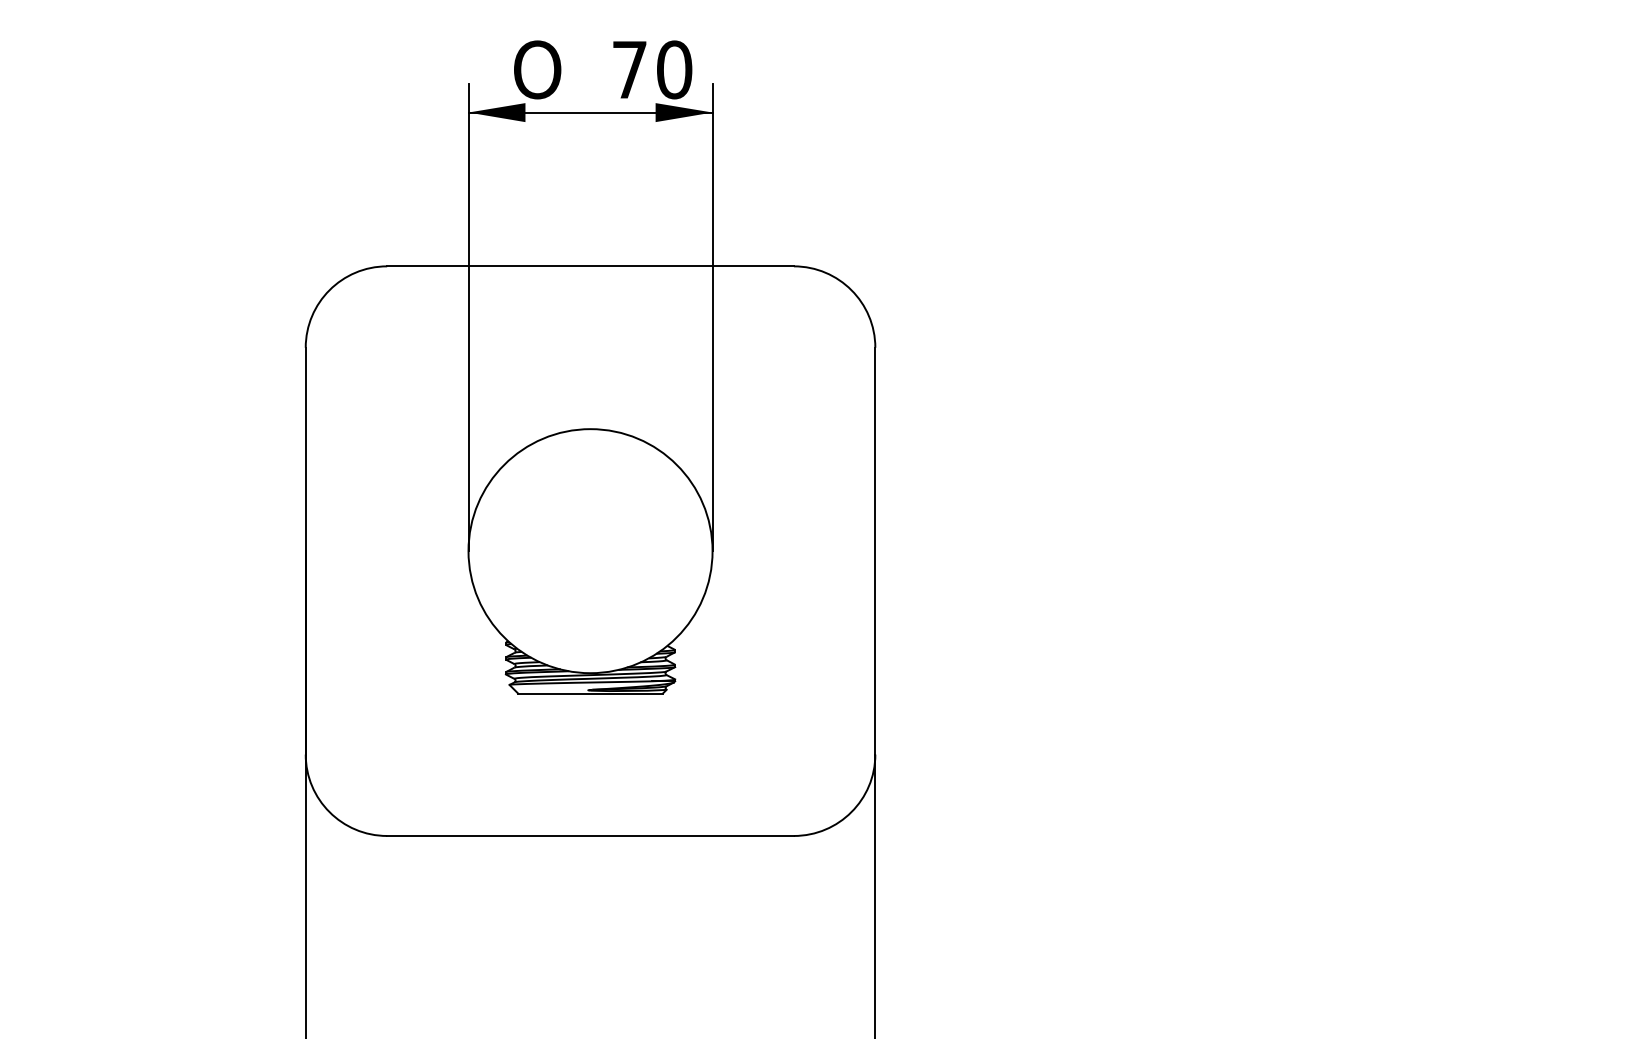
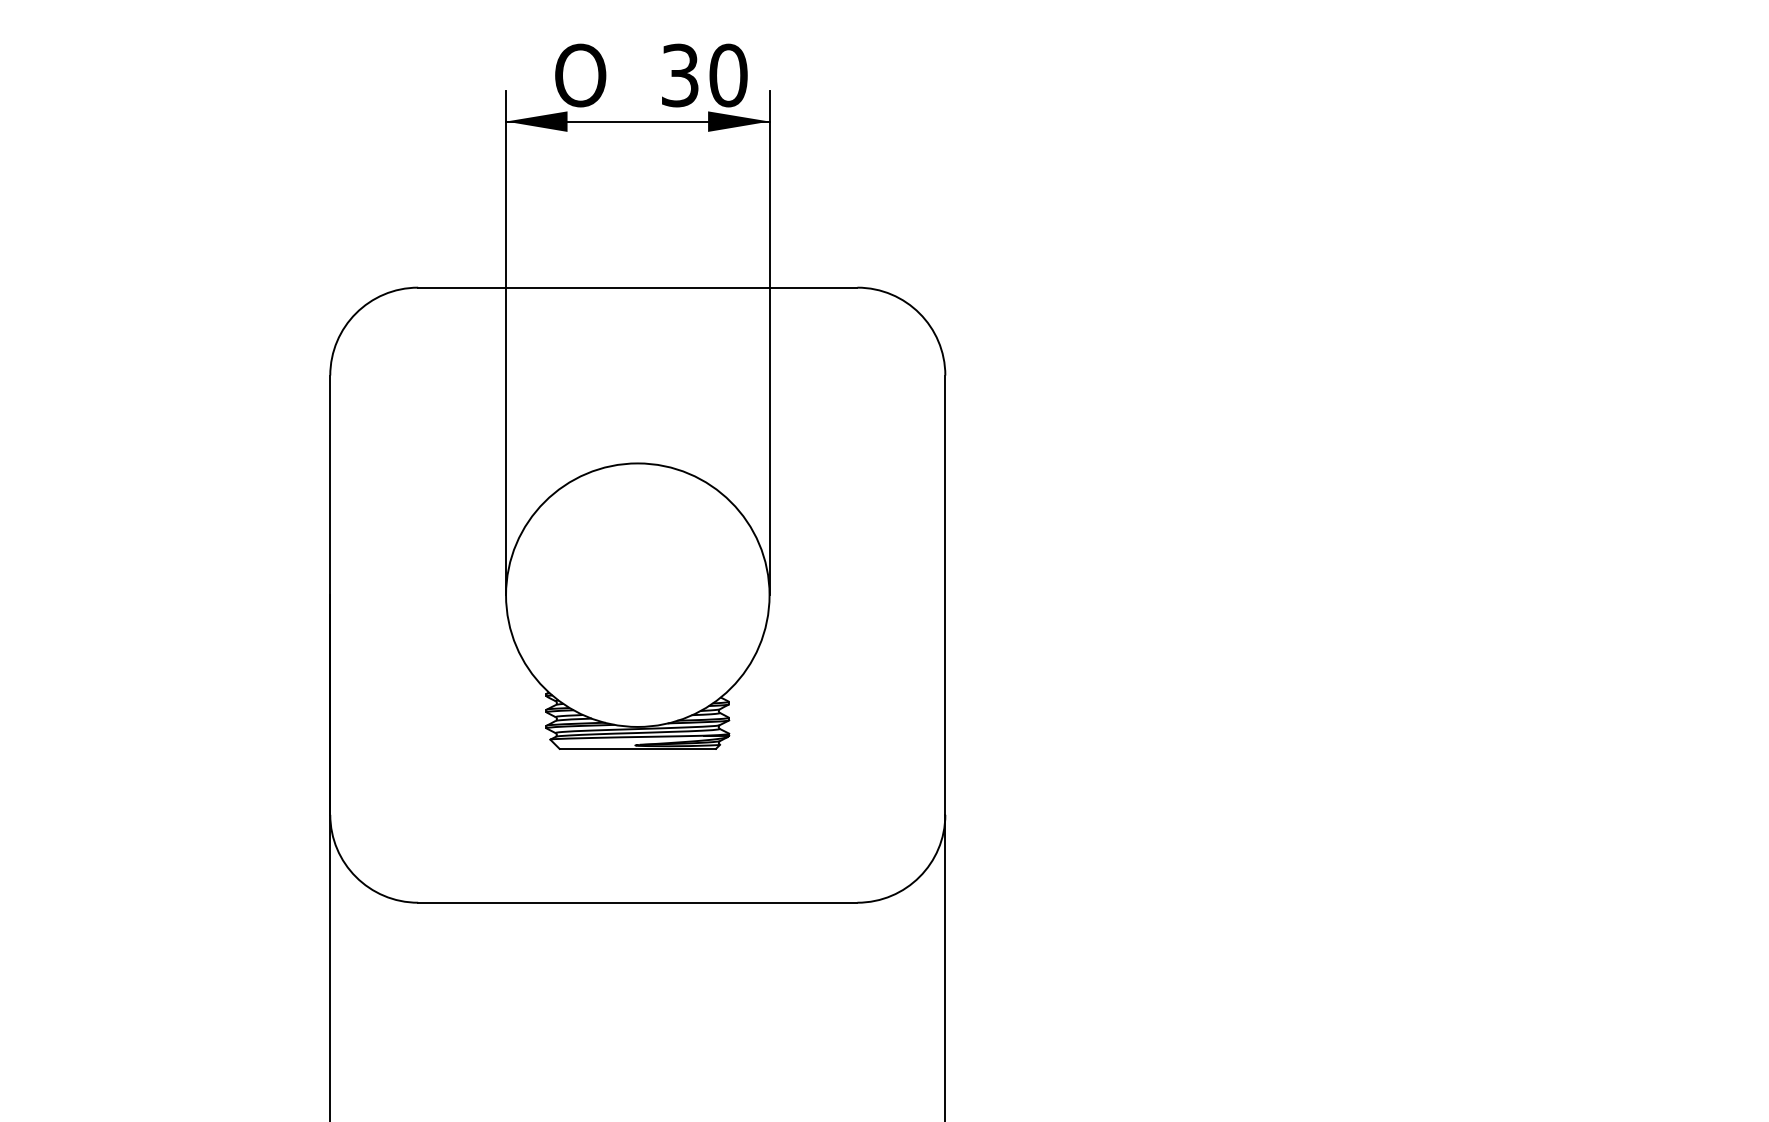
text: (629, 69) -> (679, 75), 70 -> 30

